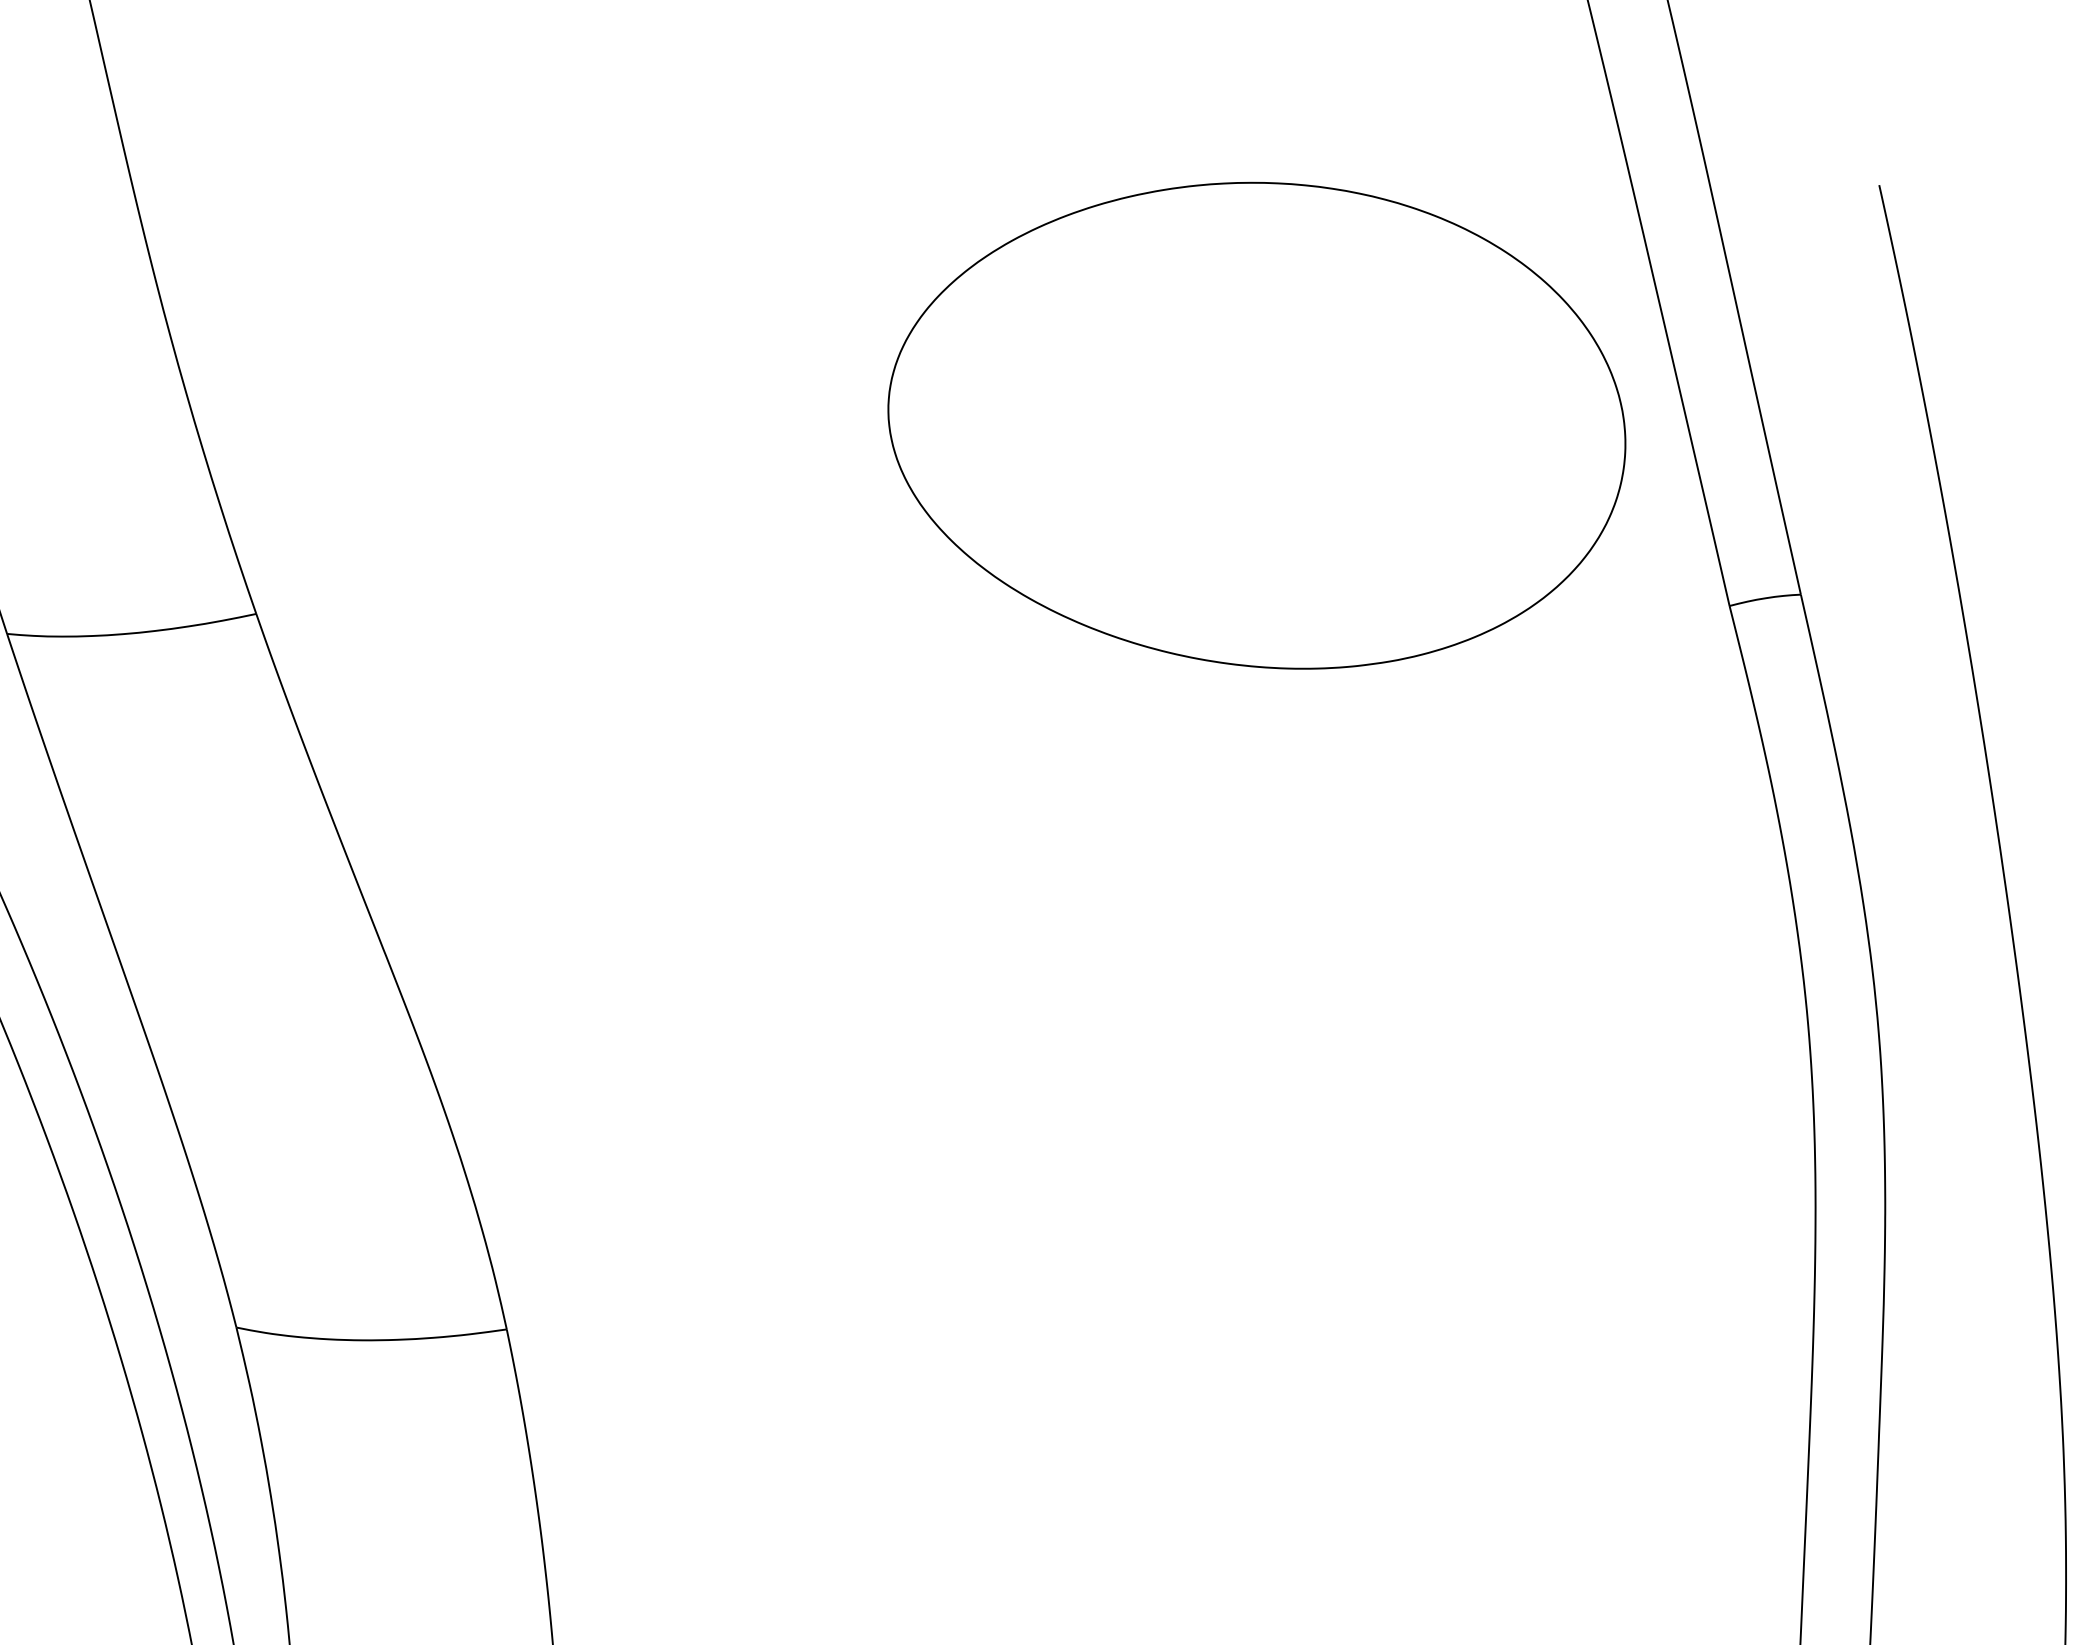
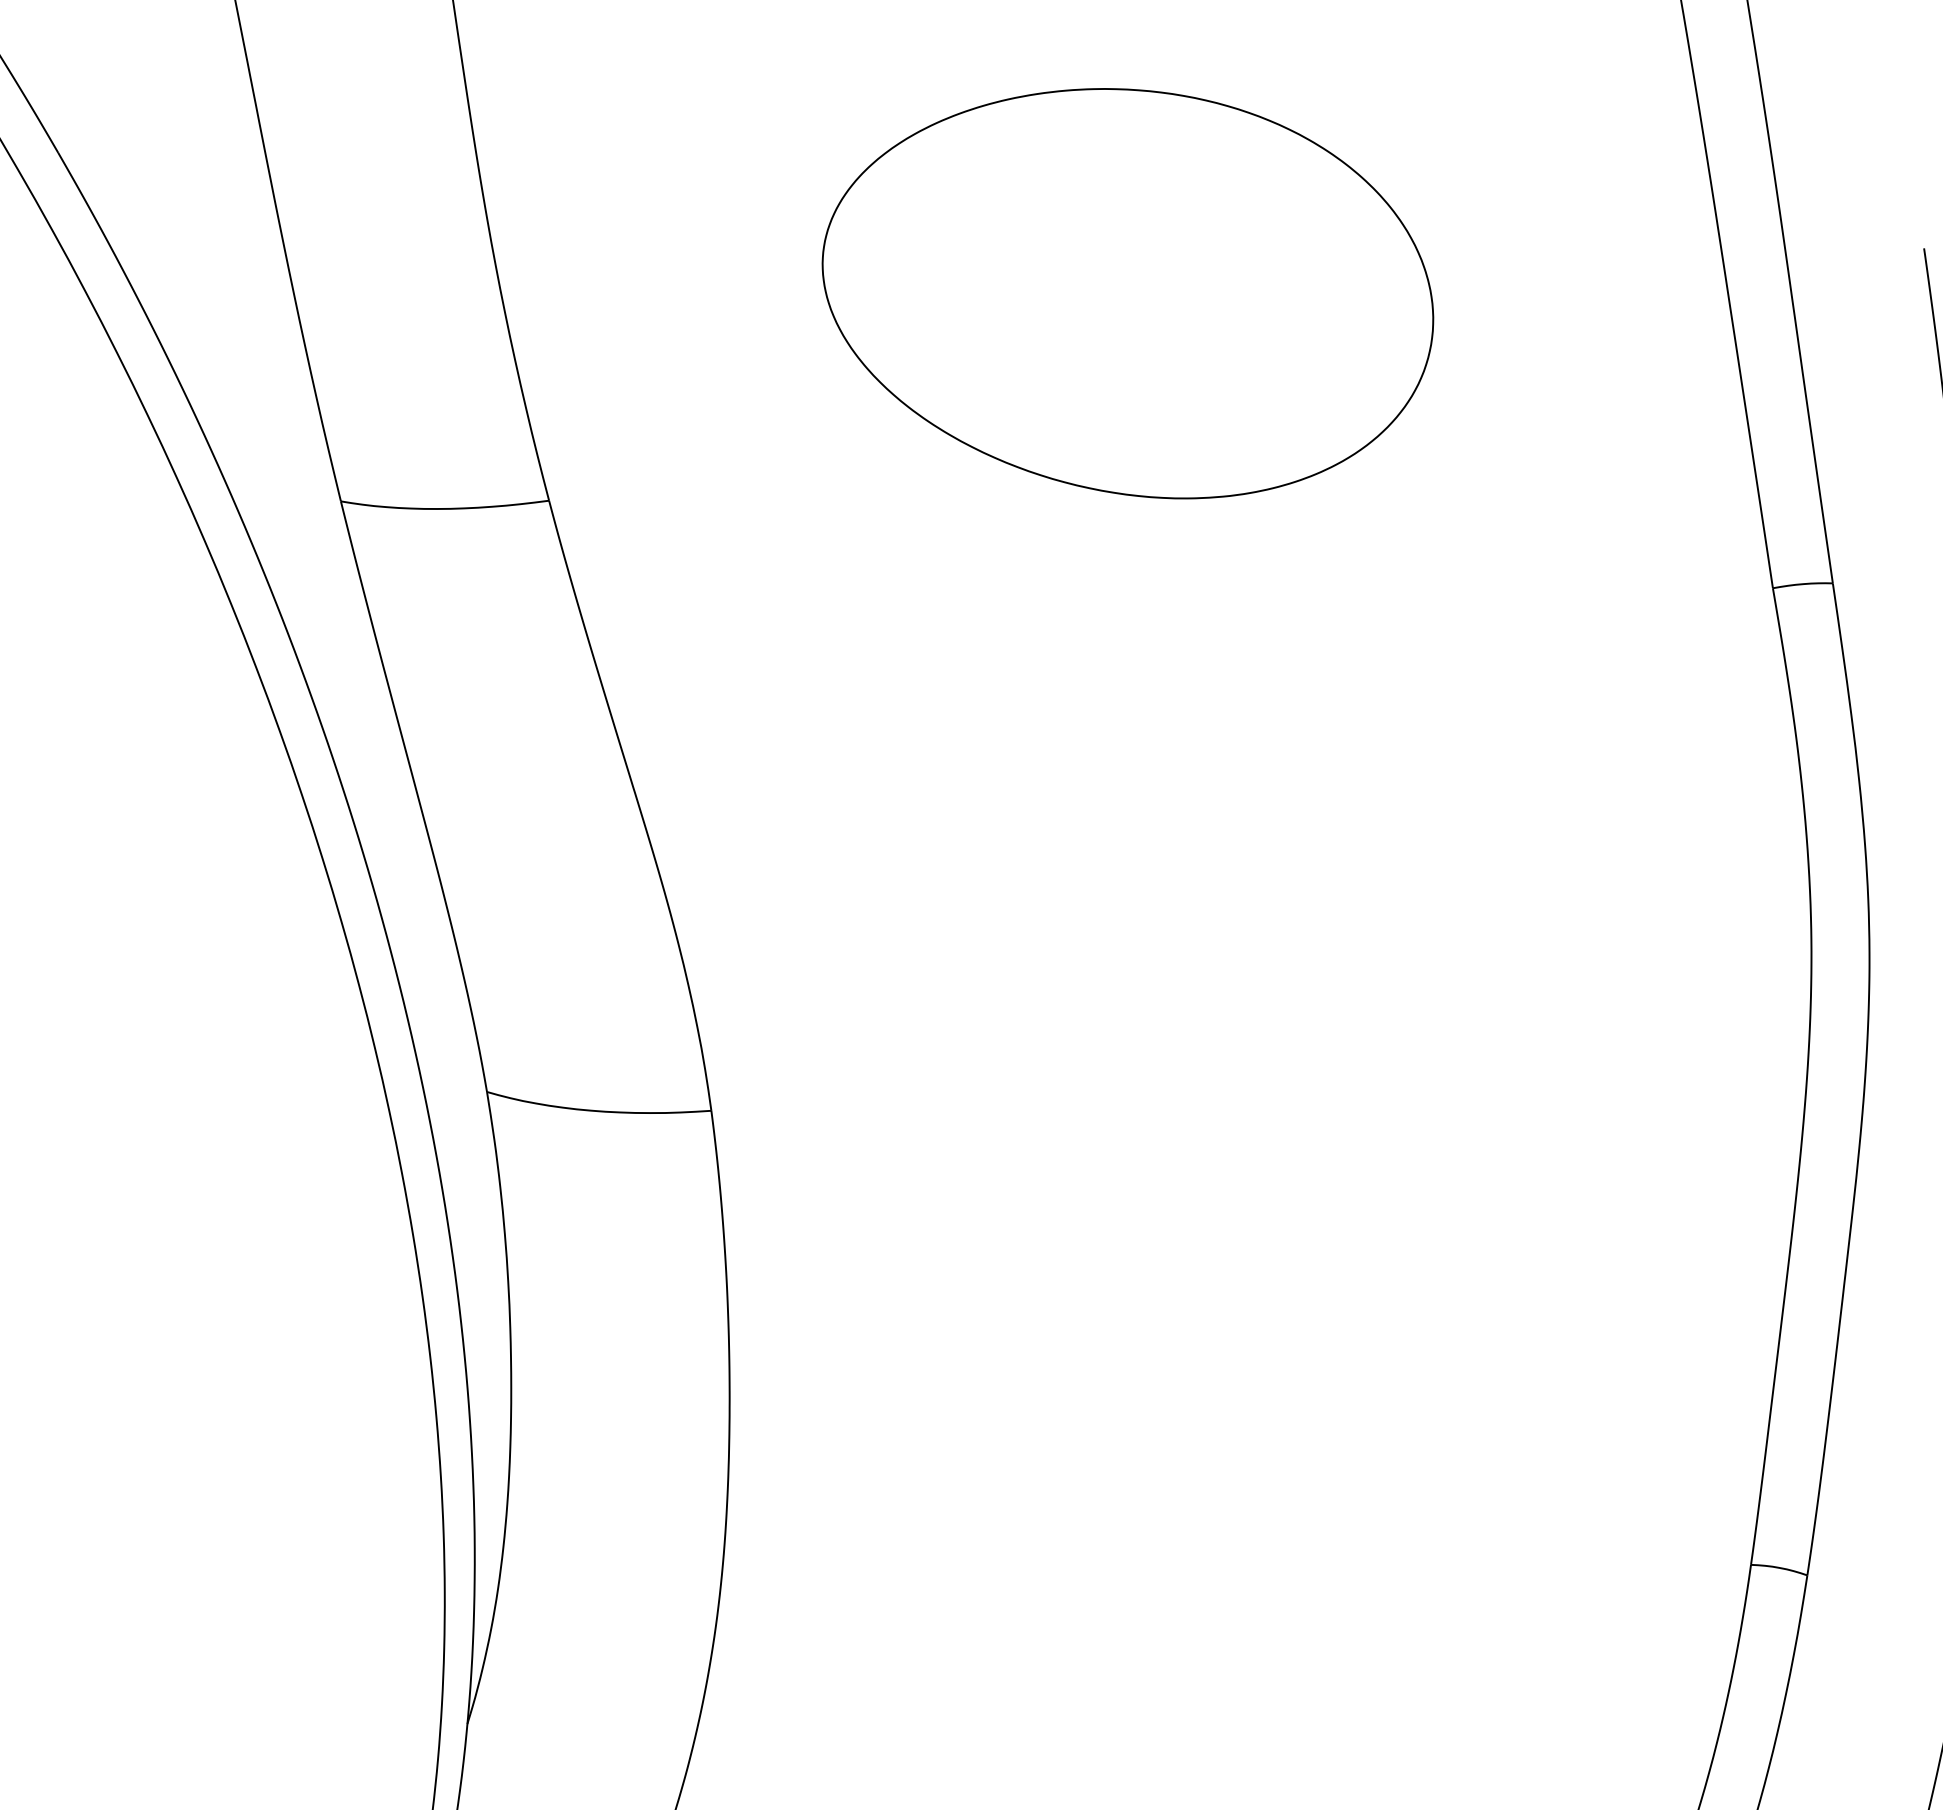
part: (1256, 427) -> (1127, 293), moved

